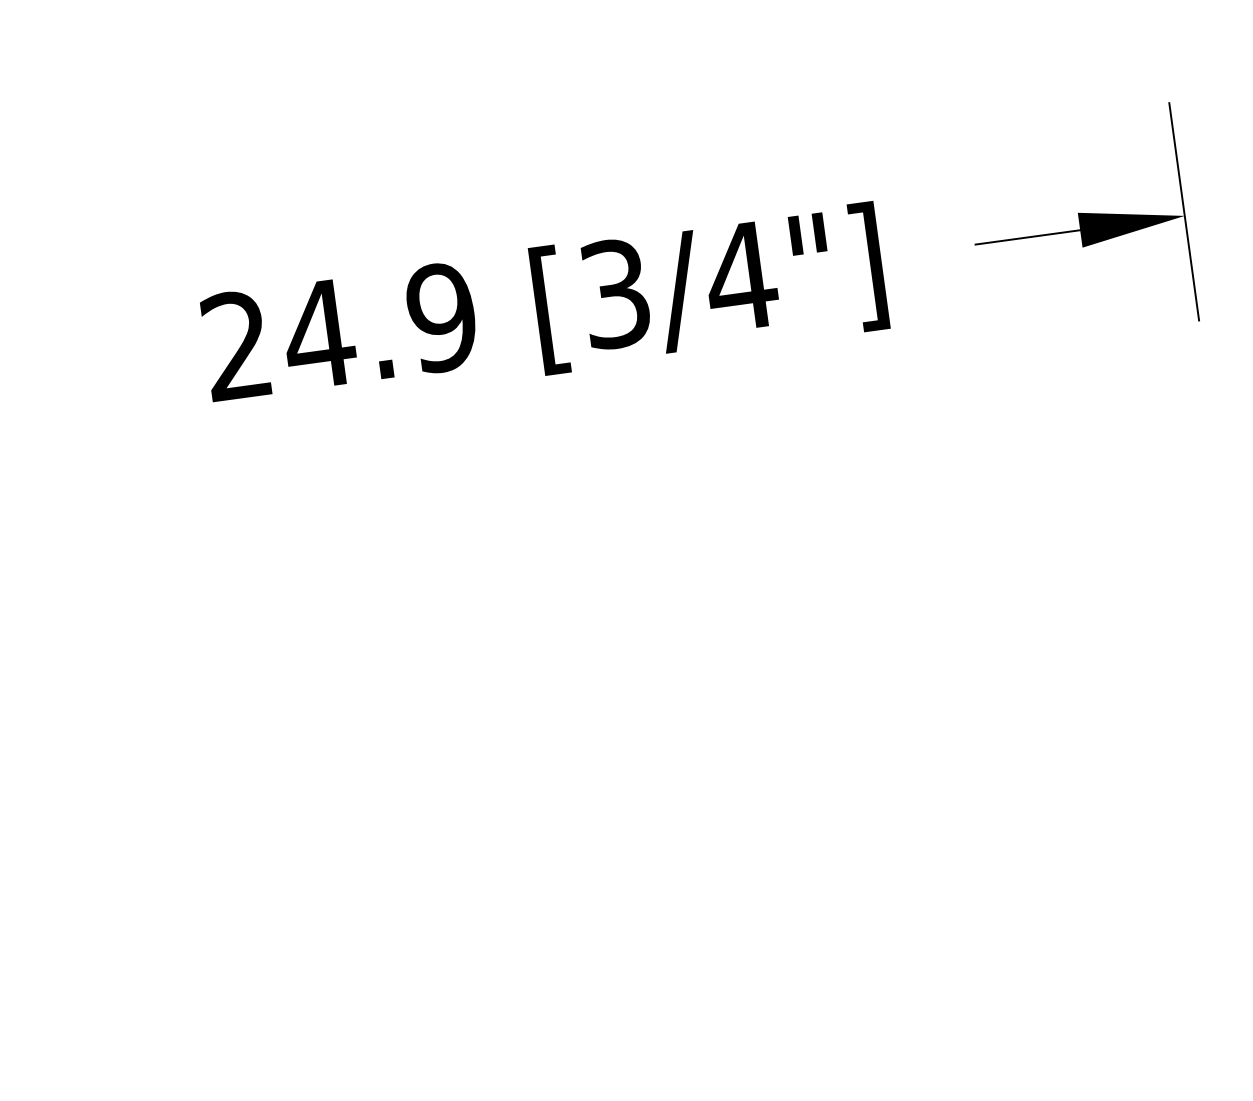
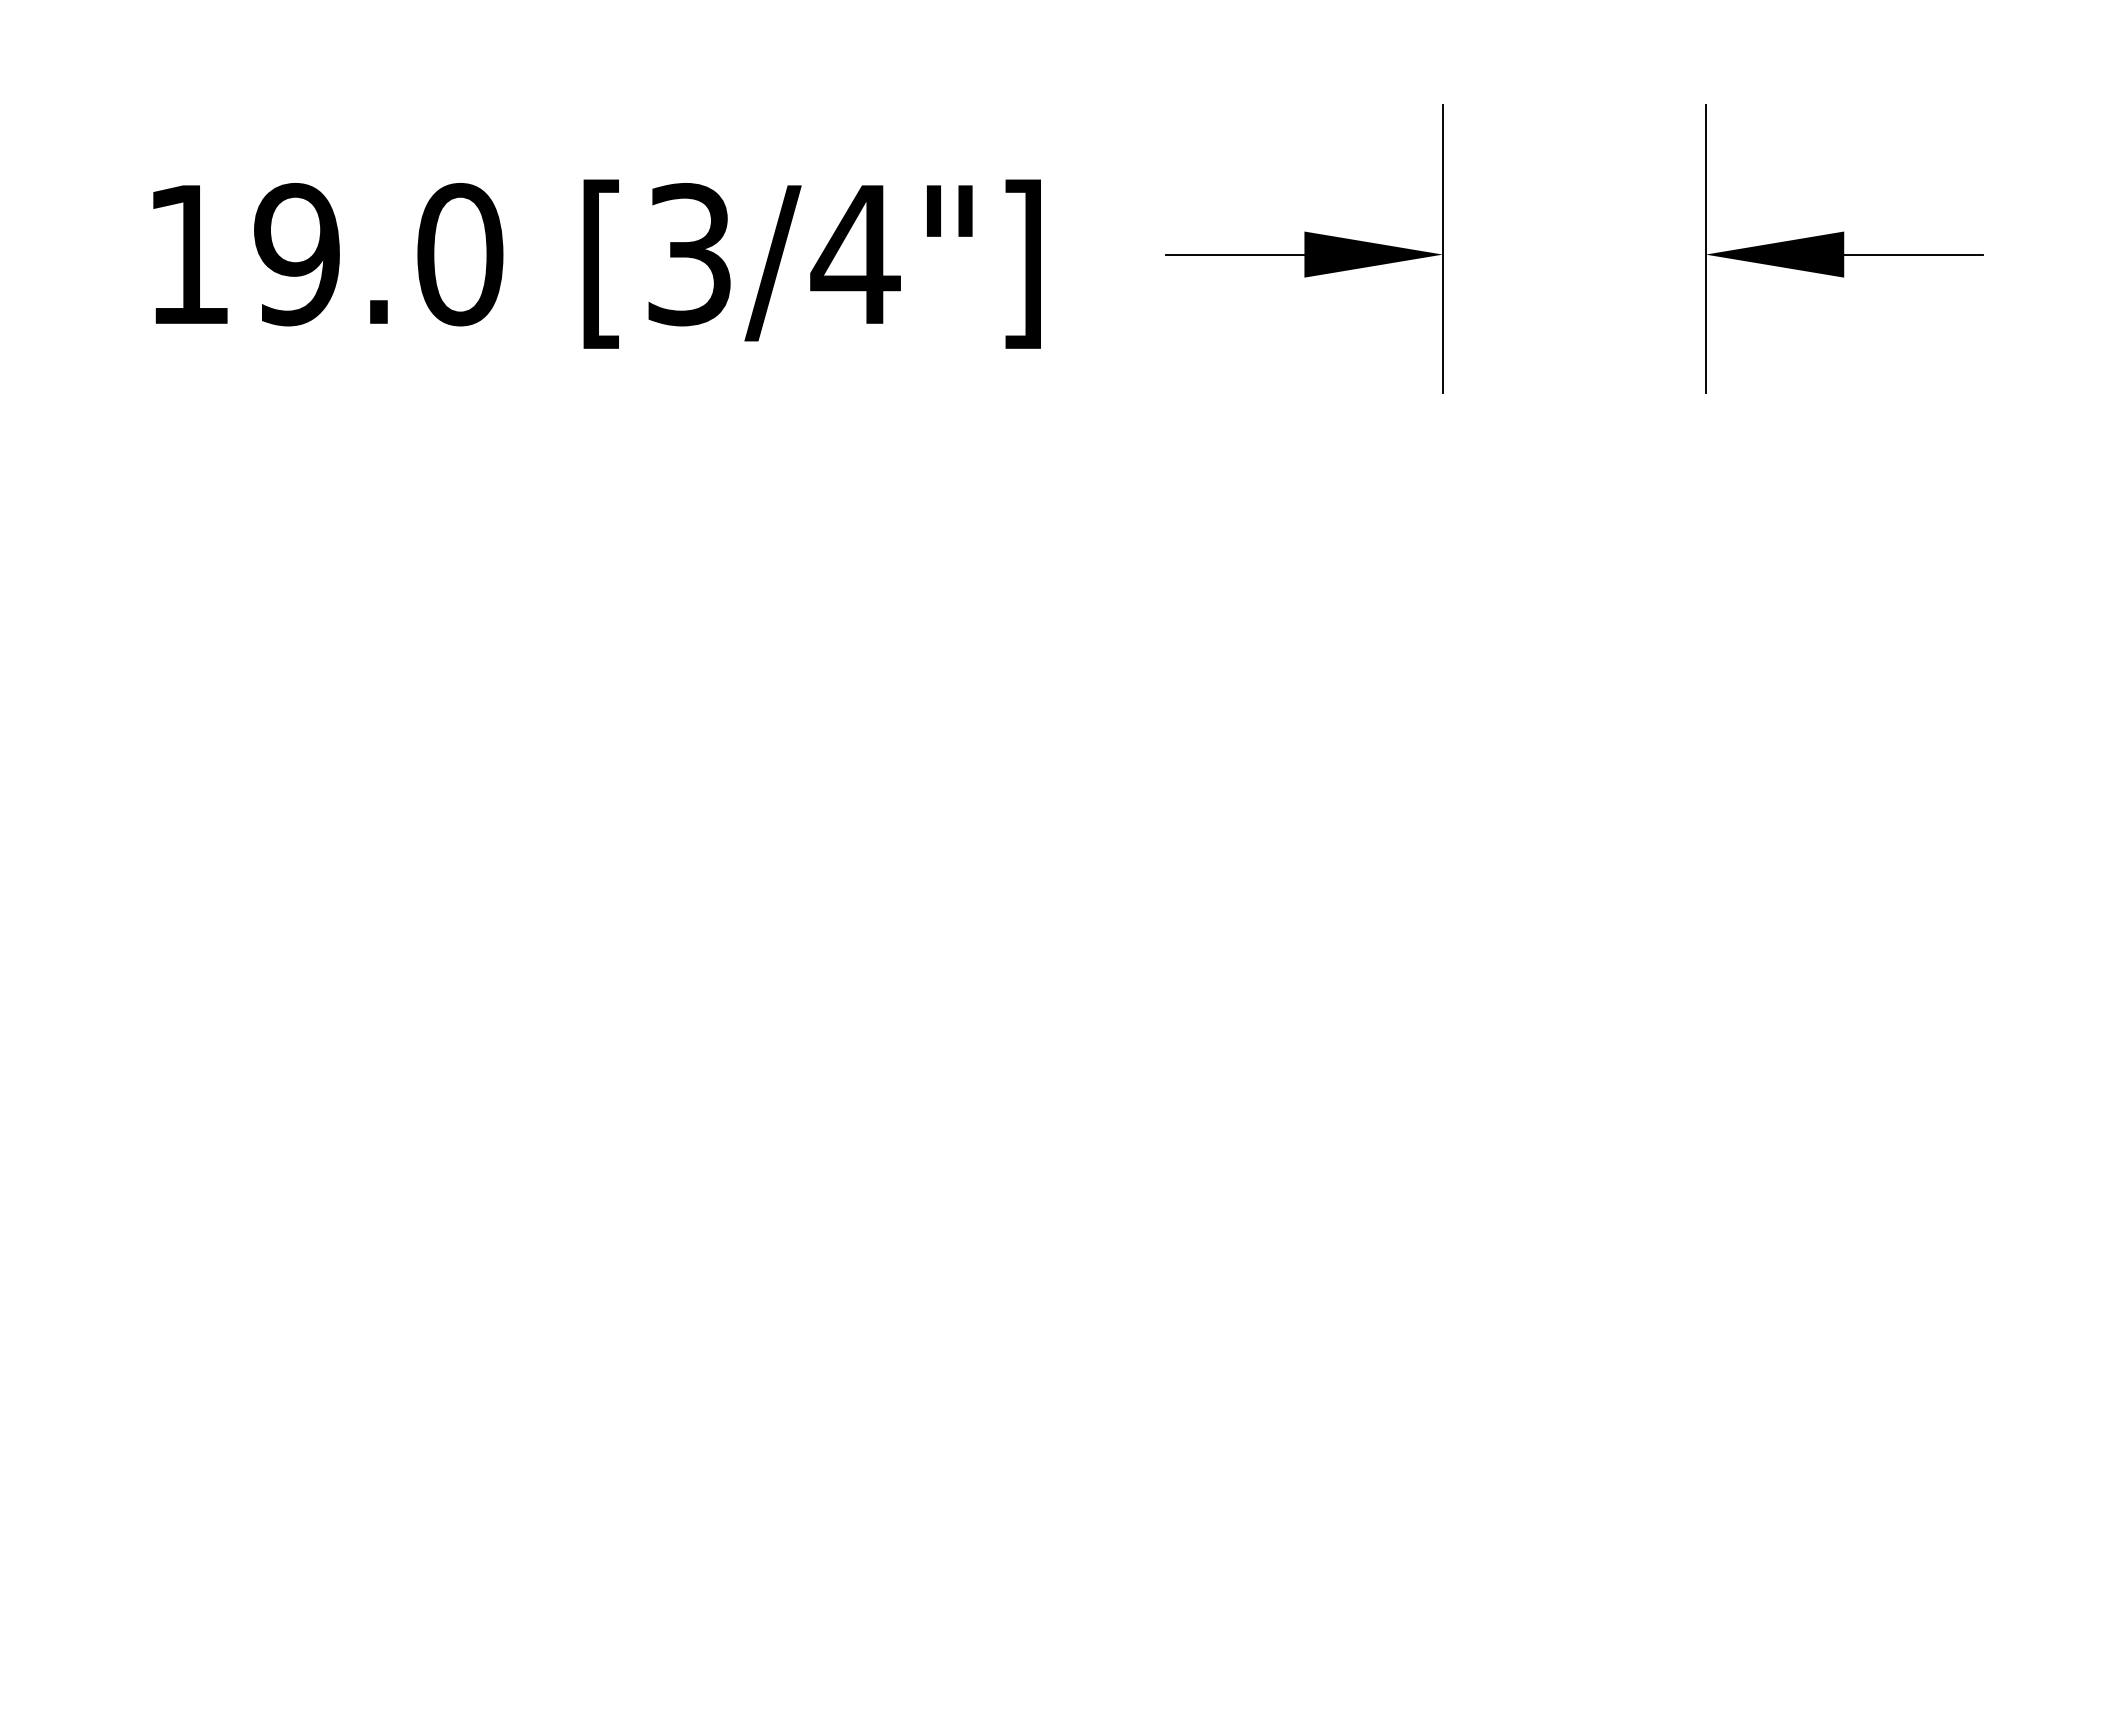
text: (340, 331) -> (325, 254), 24.9 -> 19.0

